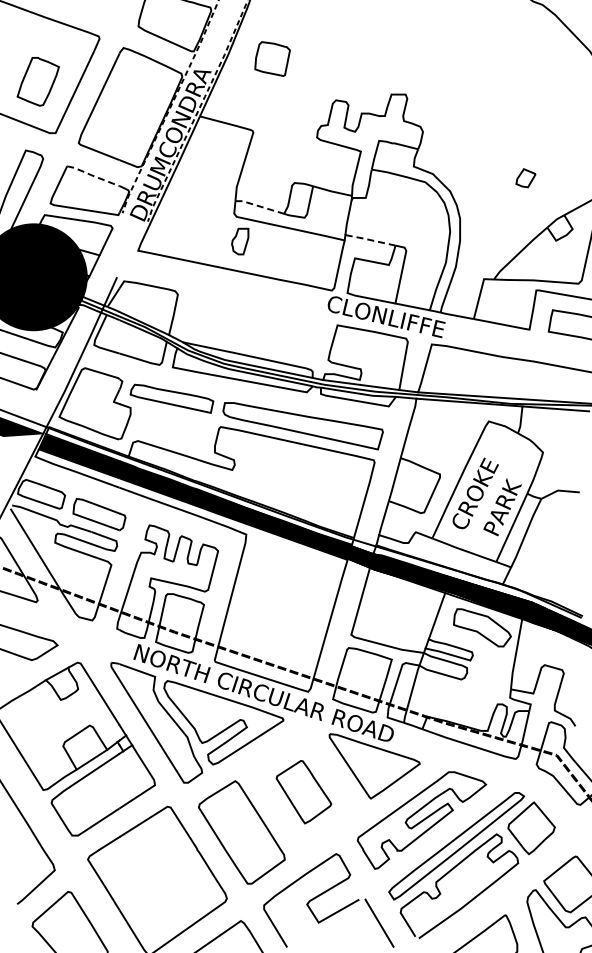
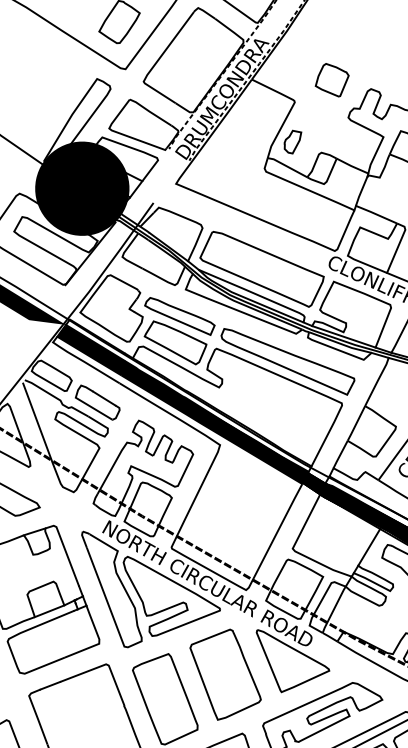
part: (272, 58) -> (332, 79), moved
line: (92, 175) -> (149, 111), dashed -> solid
line: (259, 206) -> (287, 166), dashed -> solid
line: (369, 239) -> (375, 213), dashed -> solid
part: (240, 241) -> (292, 141), moved
part: (253, 327) -> (261, 269), added
part: (172, 429) -> (174, 342), added
part: (303, 792) -> (224, 675), size x1.67

